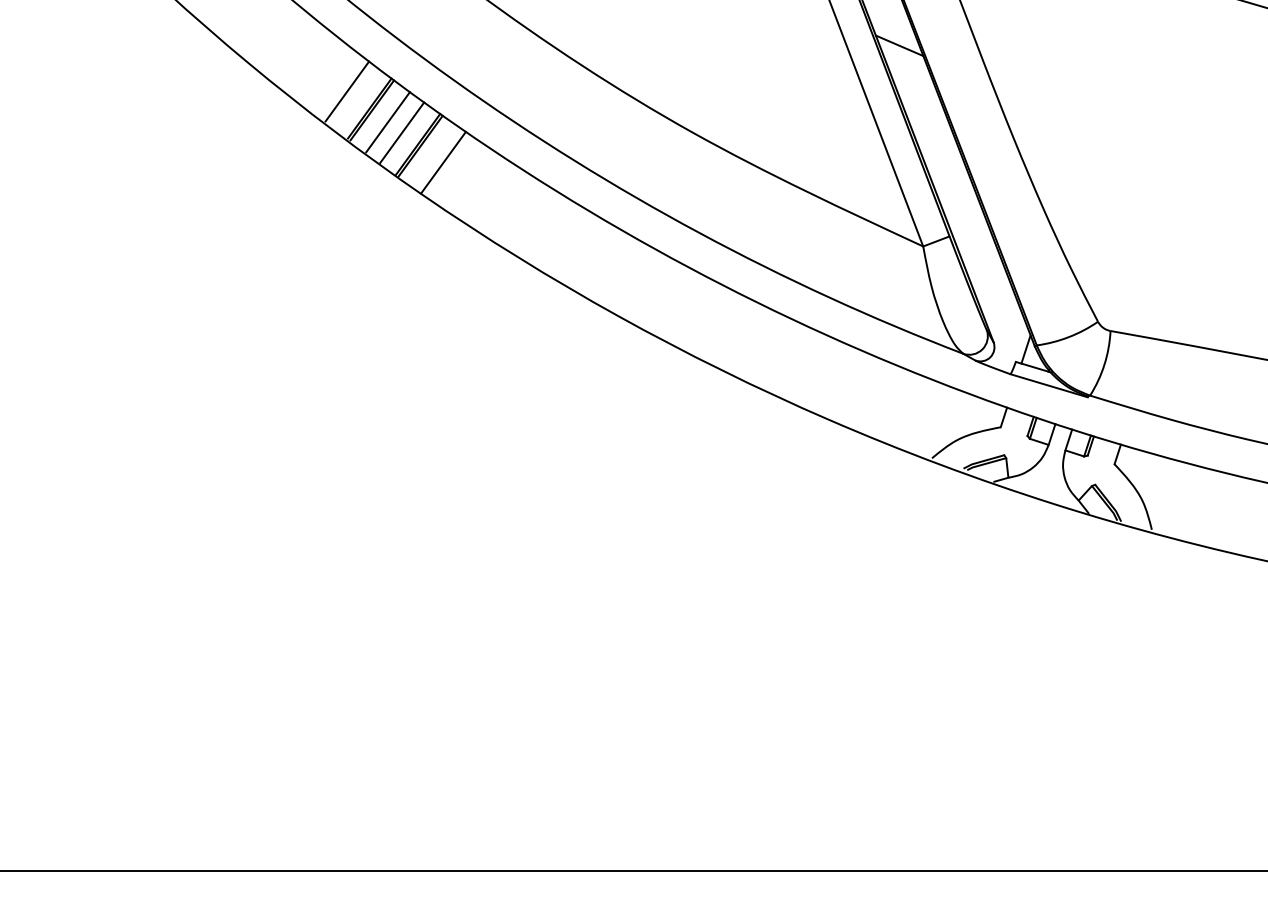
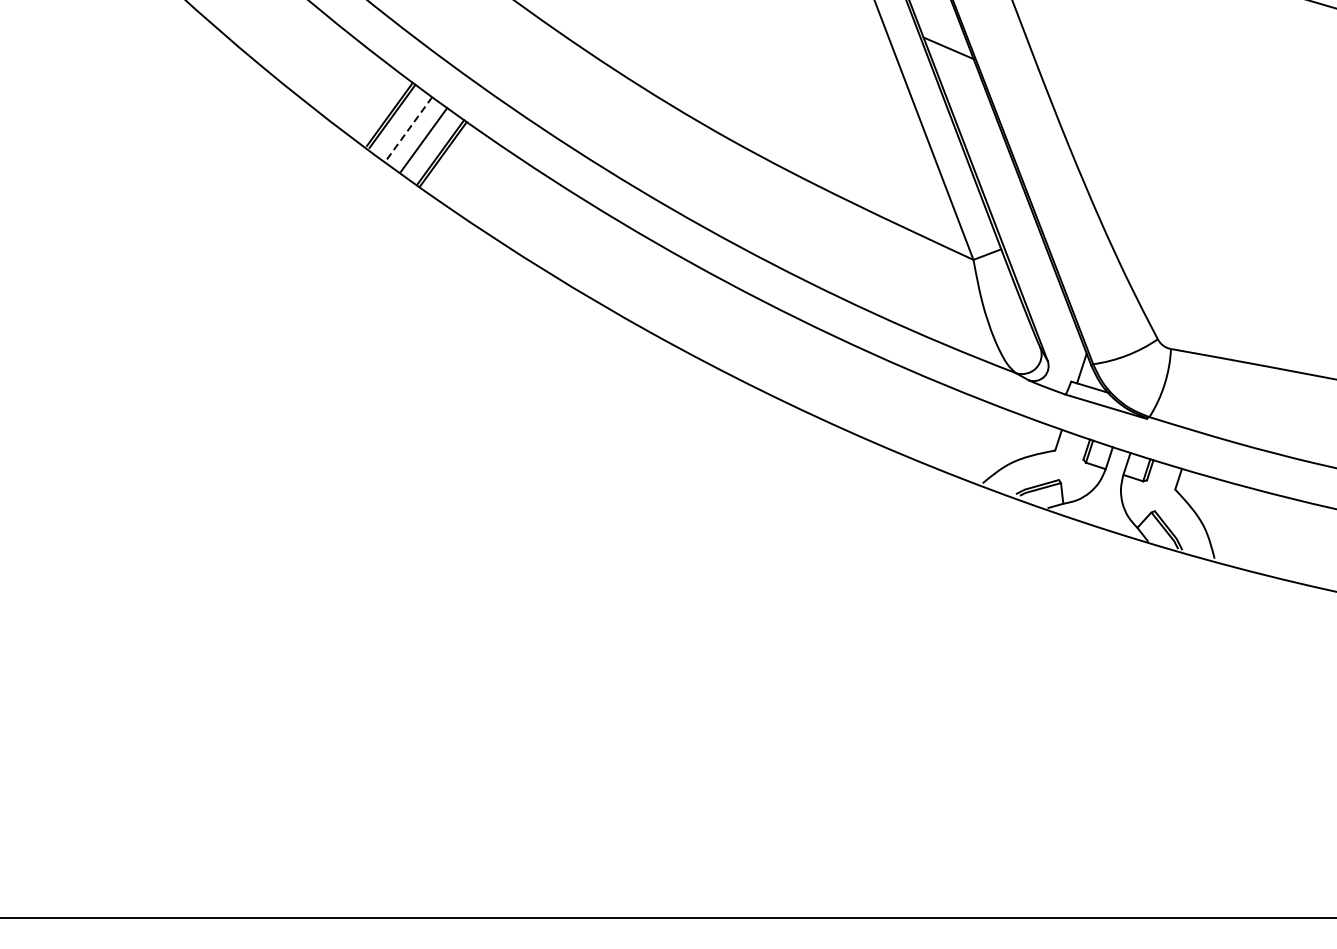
line: (347, 91) -> (366, 96), removed
line: (387, 122) -> (408, 129), solid -> dashed
line: (442, 162) -> (466, 171), removed

